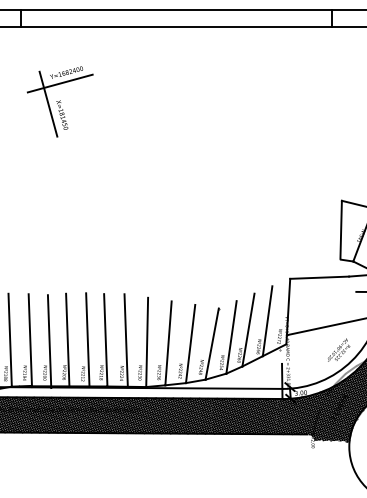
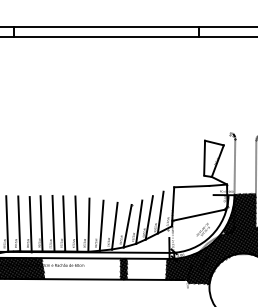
part: (59, 101) -> (36, 81), removed
hatch: (134, 415) -> (81, 268), removed
hatch: (243, 415) -> (146, 268), removed

